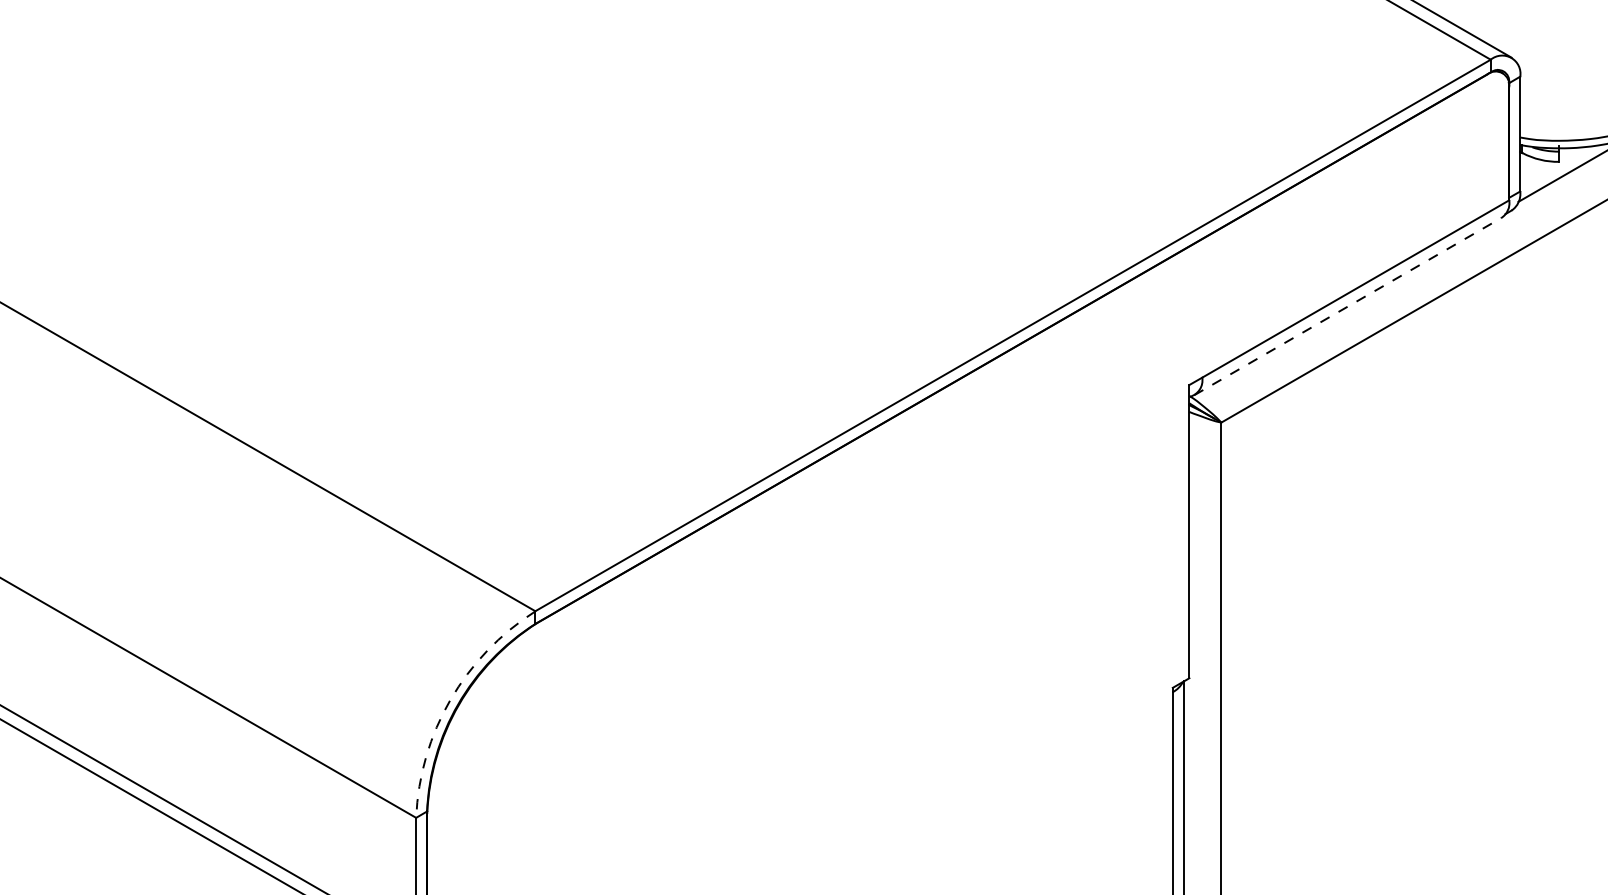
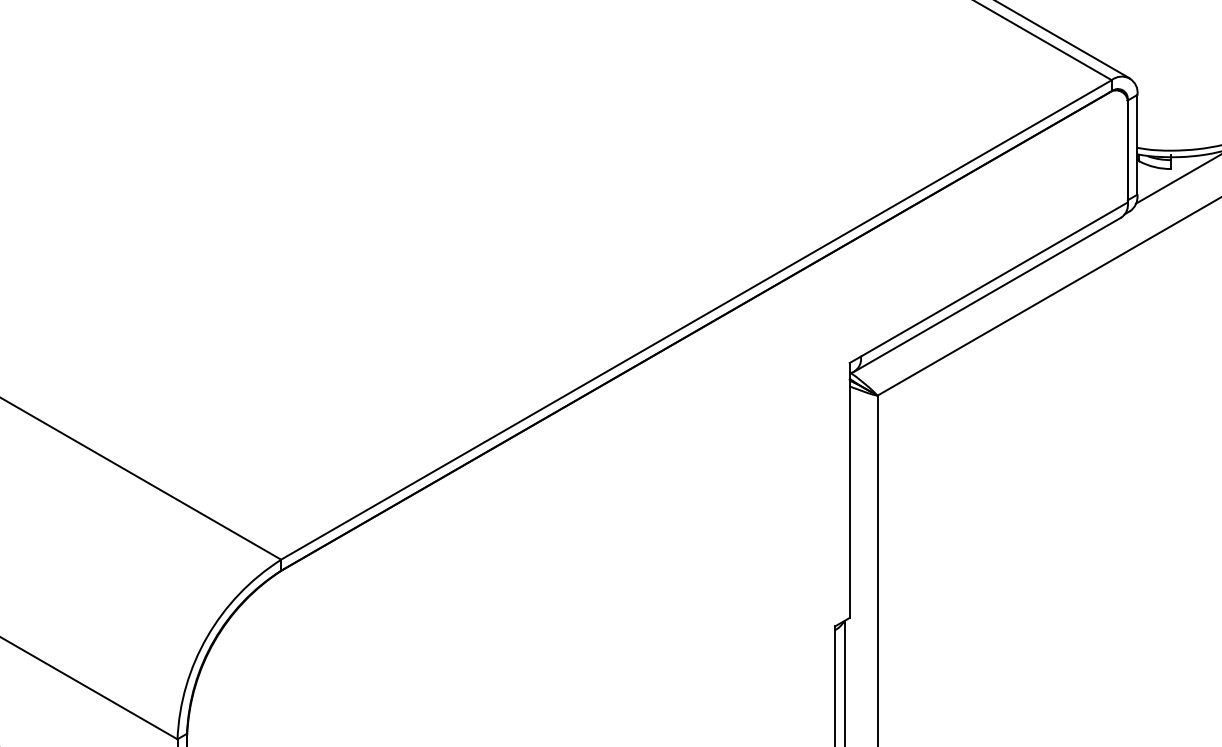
line: (1348, 306) -> (988, 294), dashed -> solid
arc: (450, 699) -> (207, 636), dashed -> solid

